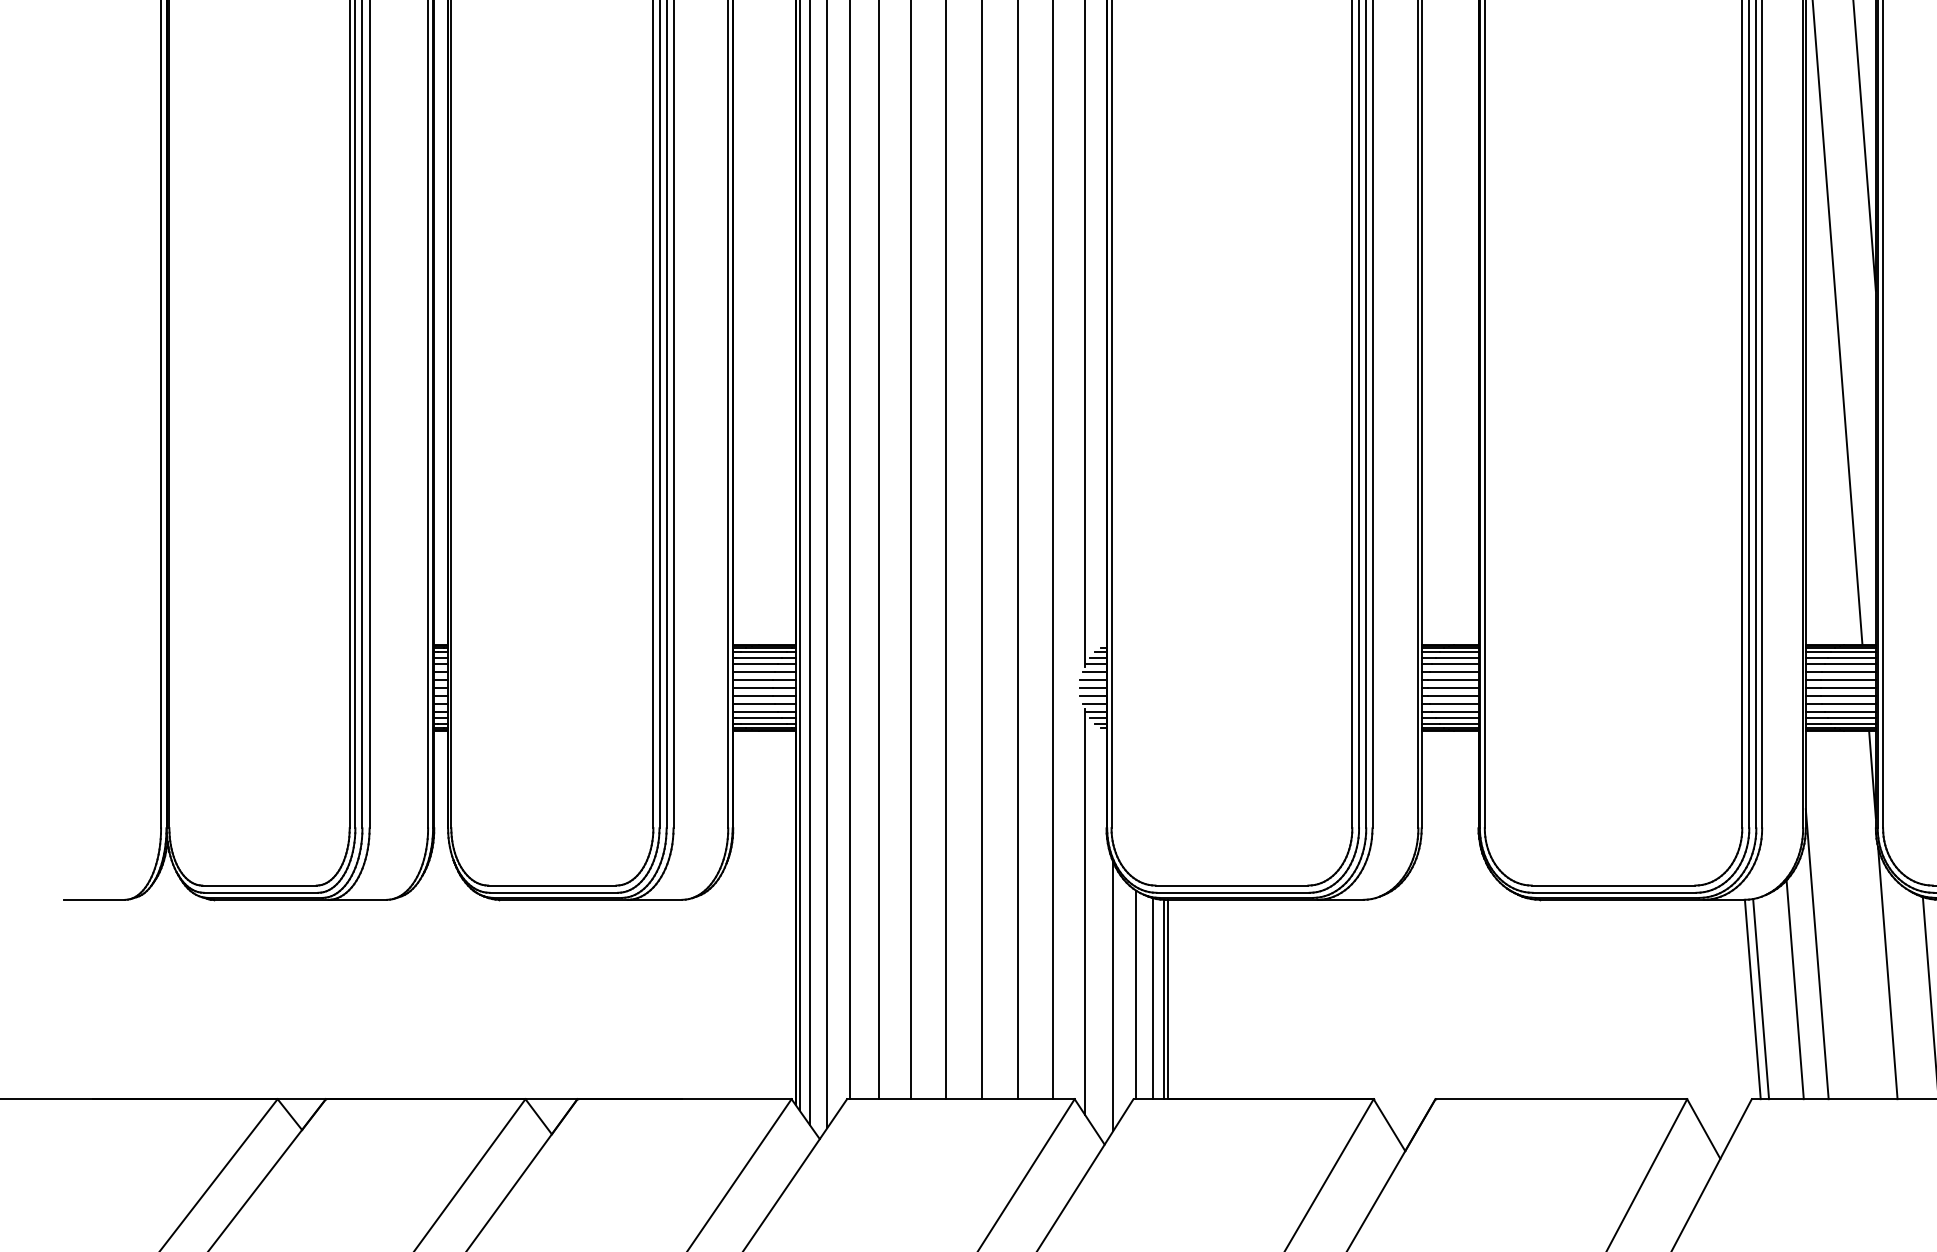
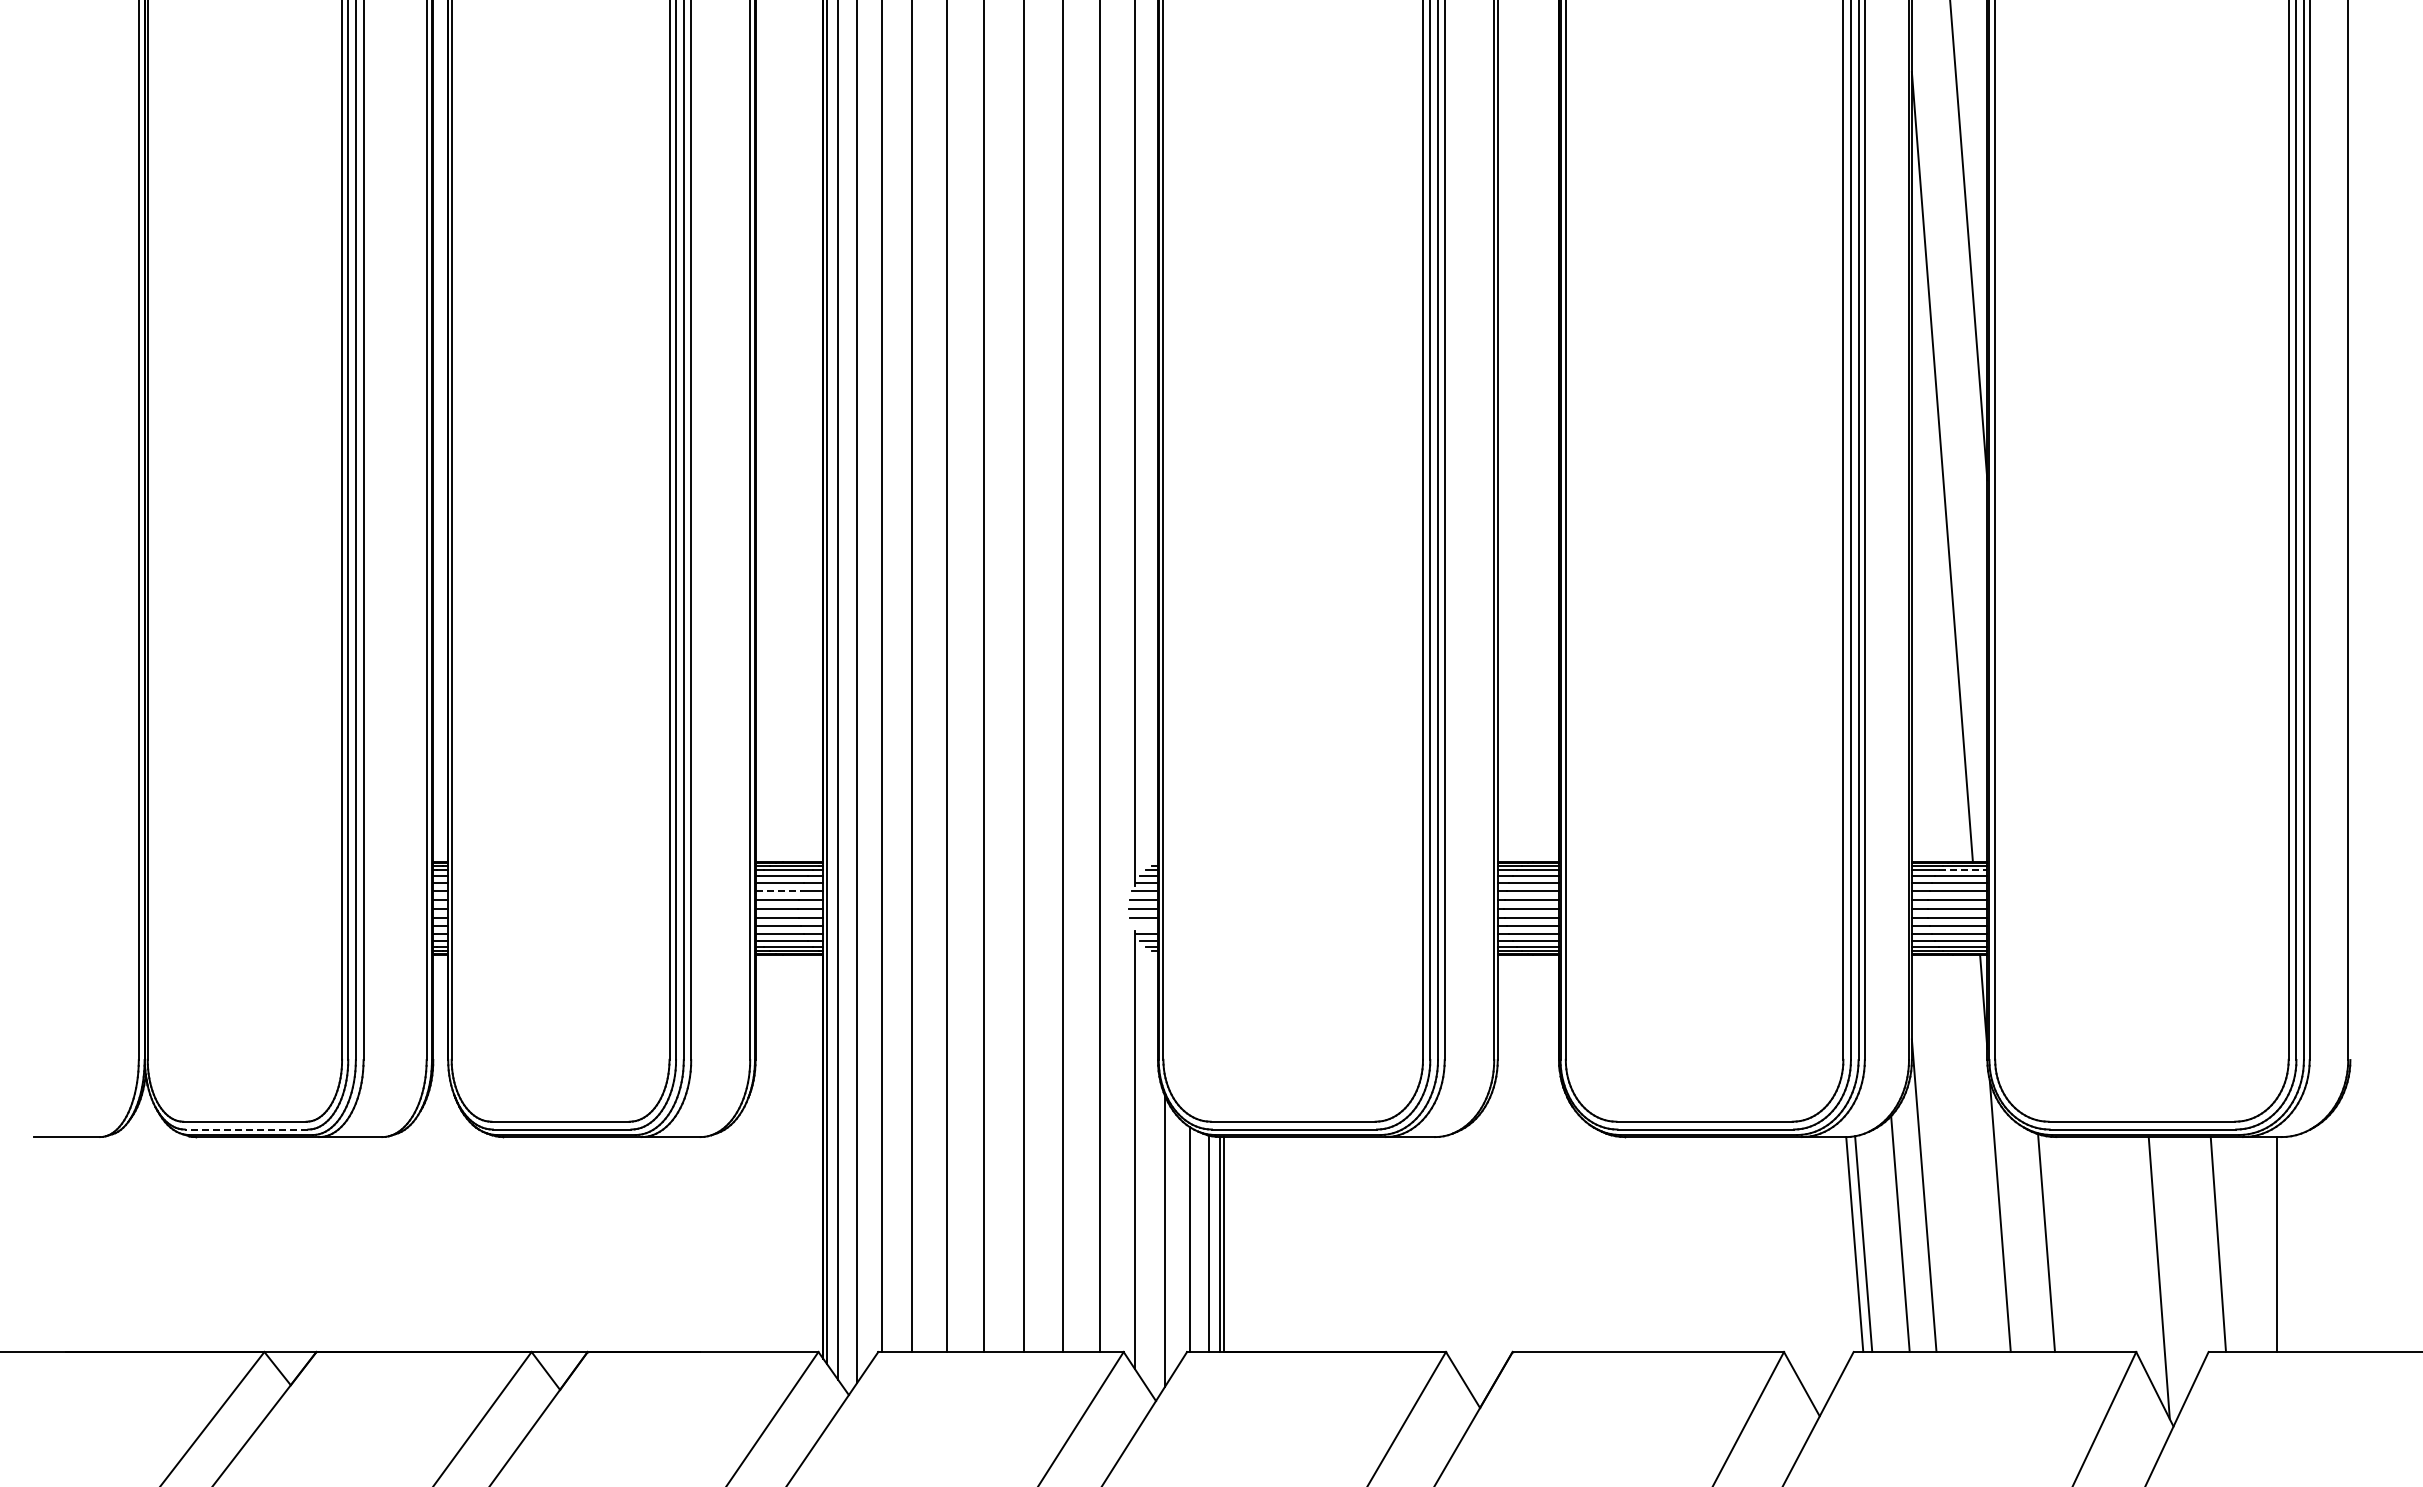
line: (1853, 652) -> (1963, 870), solid -> dashed
line: (754, 672) -> (778, 891), solid -> dashed
line: (1094, 704) -> (1145, 926), removed
line: (261, 892) -> (246, 1129), solid -> dashed

